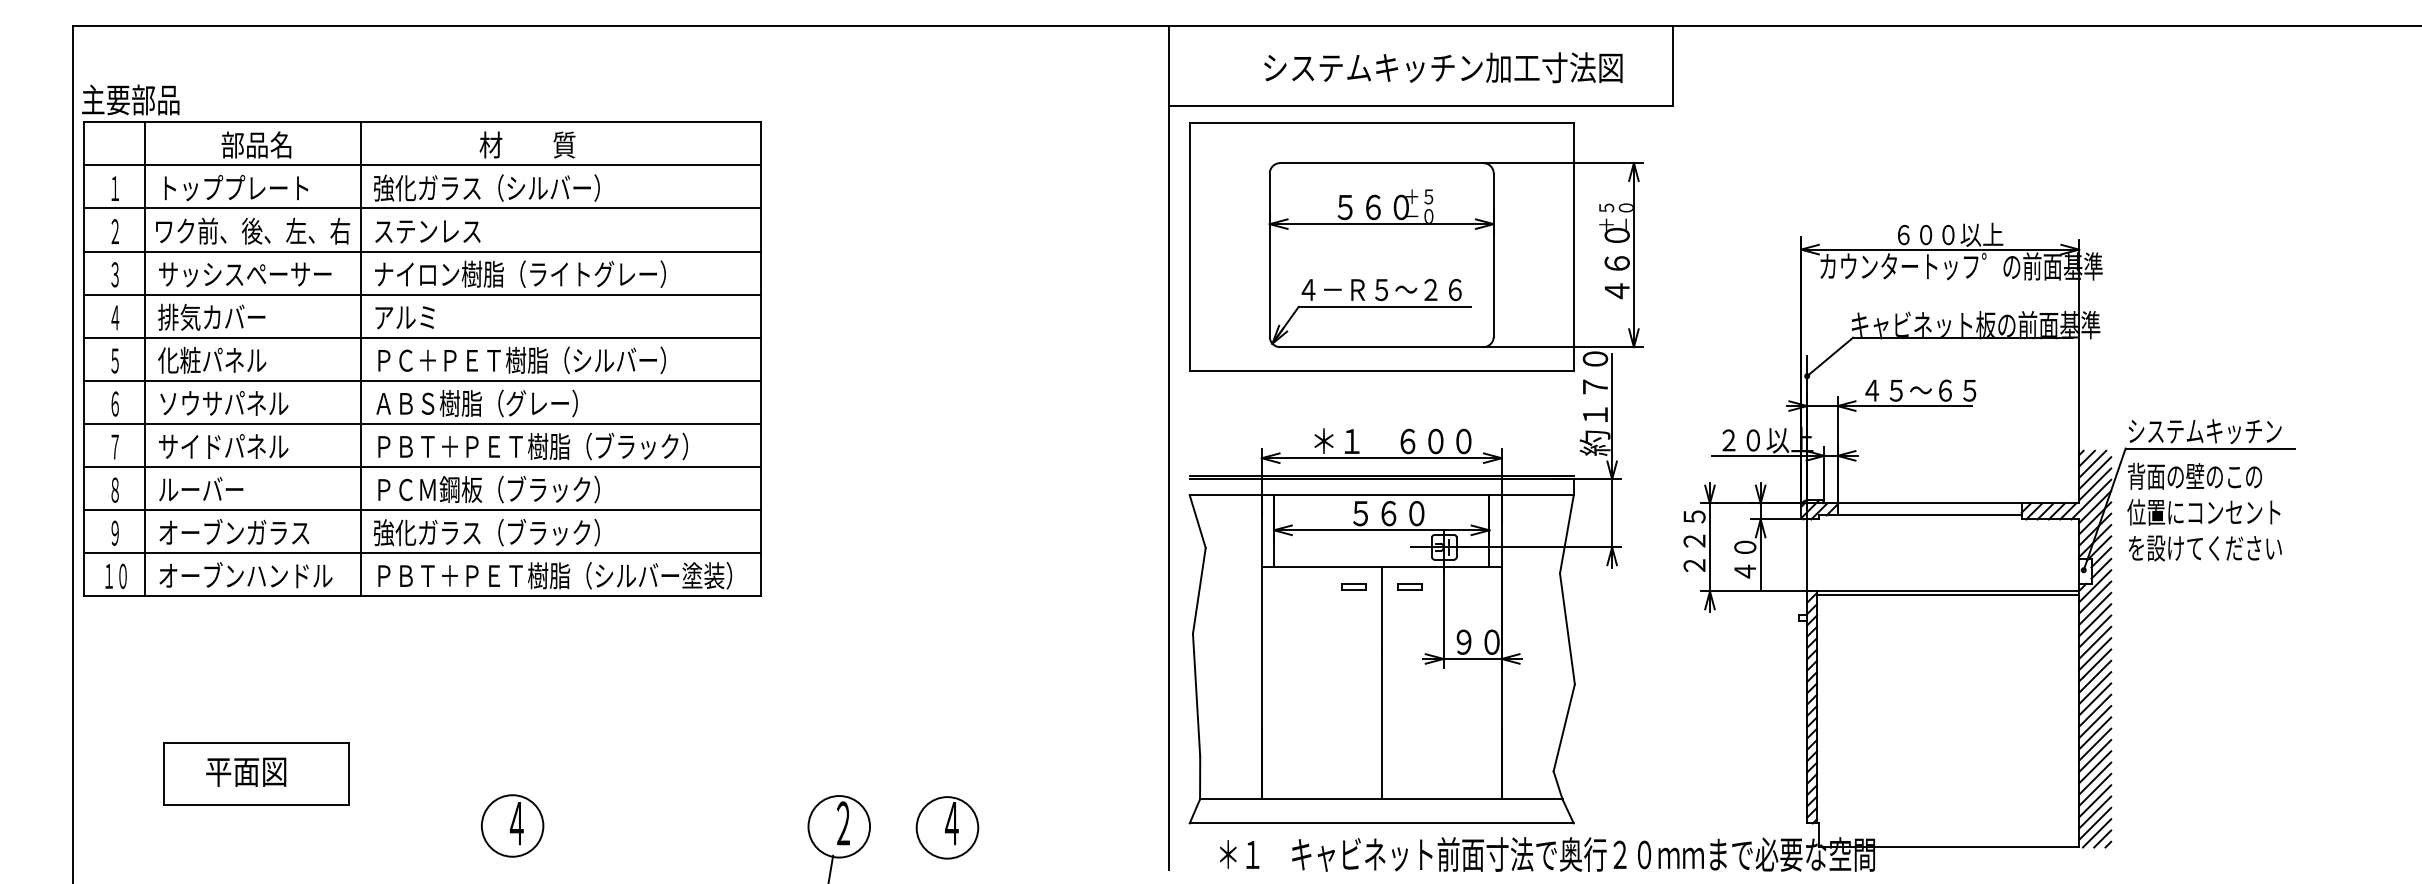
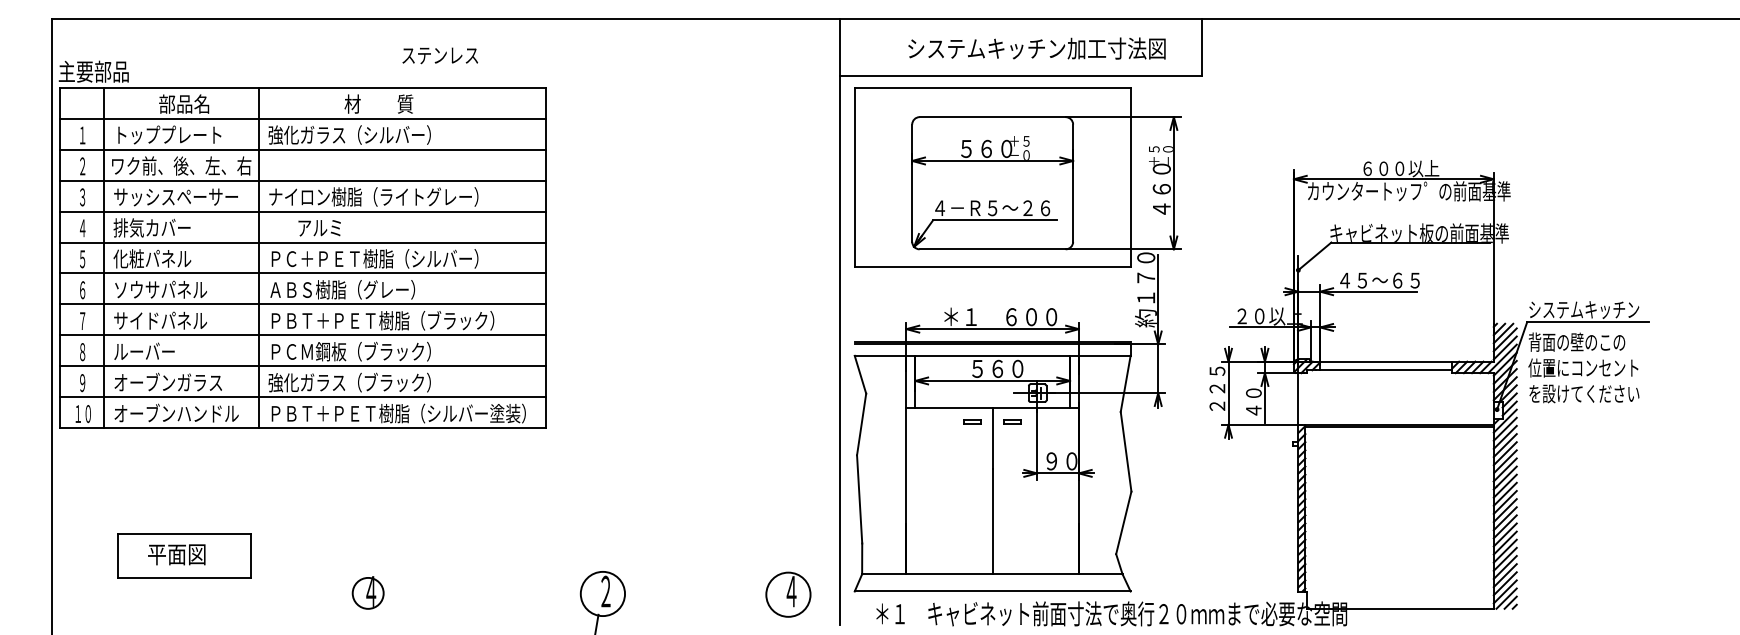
text: (427, 231) -> (439, 55), moved
text: (404, 317) -> (319, 228), moved
circle: (512, 825) -> (368, 593), size x0.7
part: (947, 827) -> (788, 594), moved

